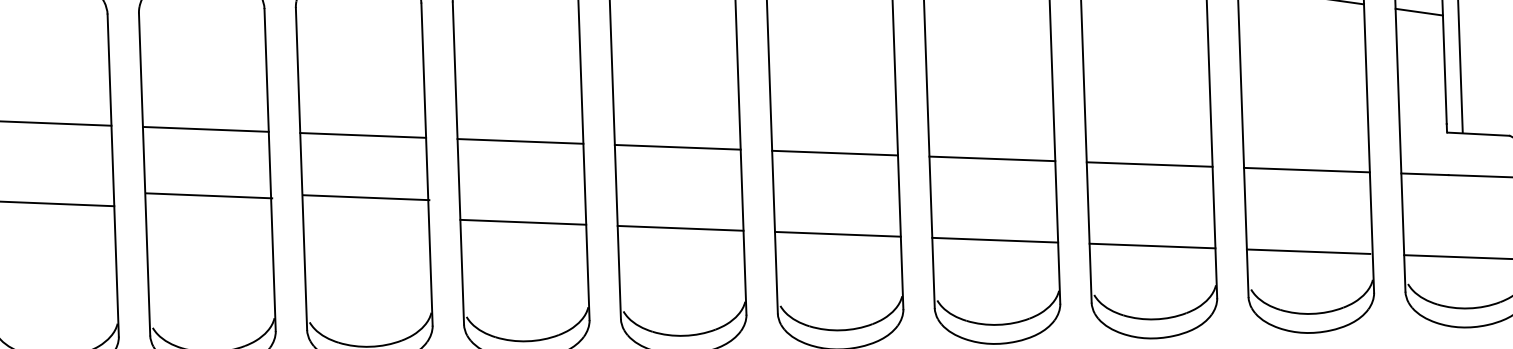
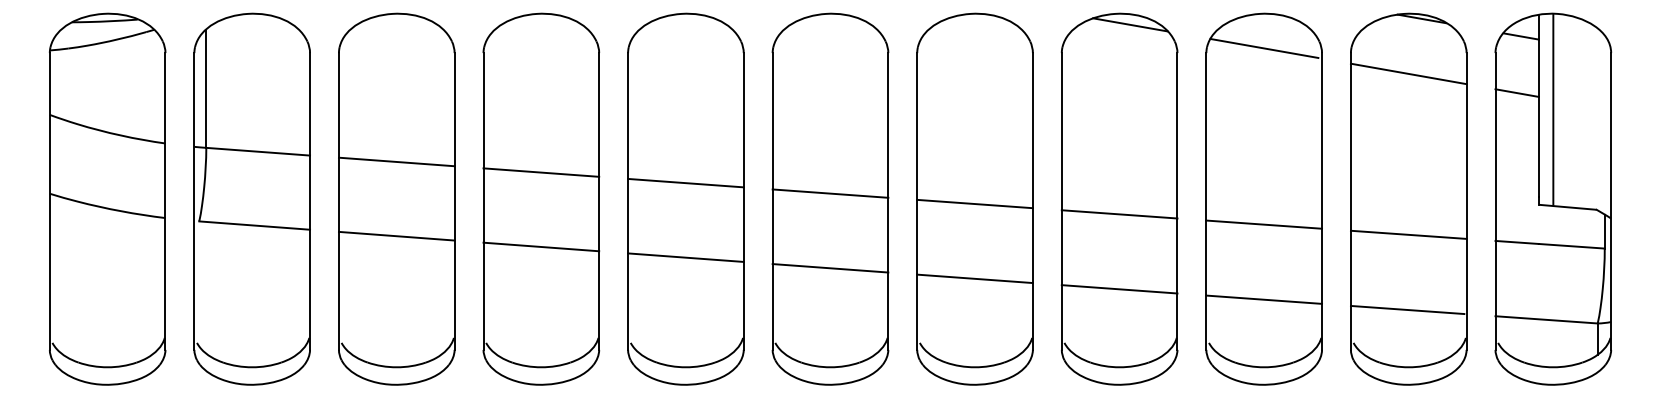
line: (208, 195) -> (396, 235), moved
line: (366, 197) -> (541, 246), moved

